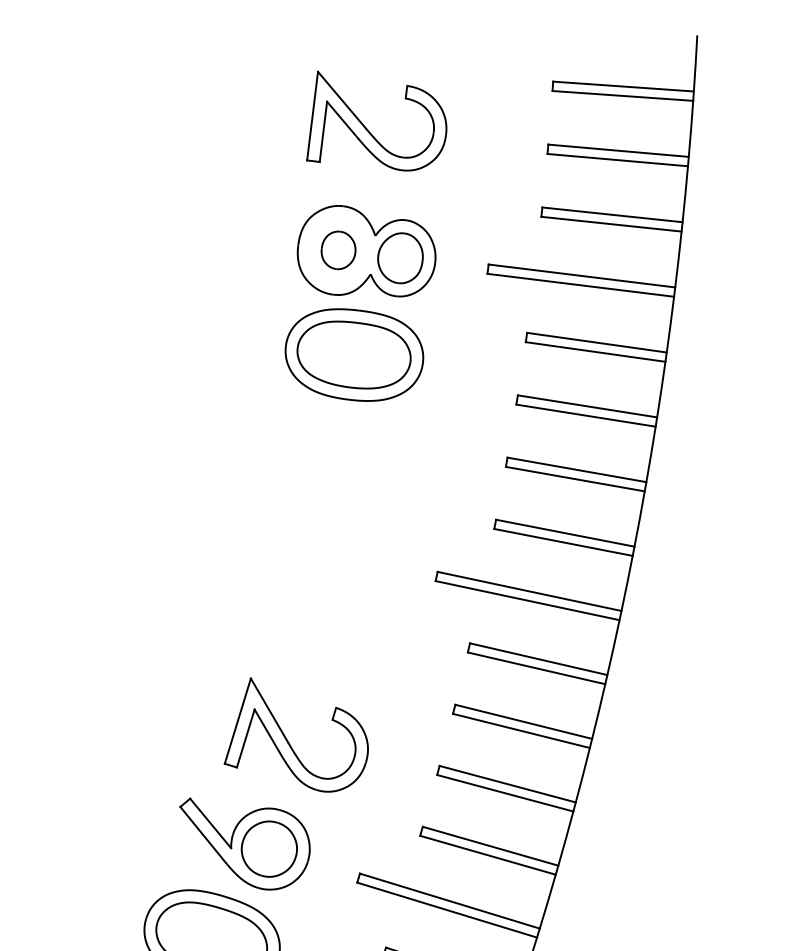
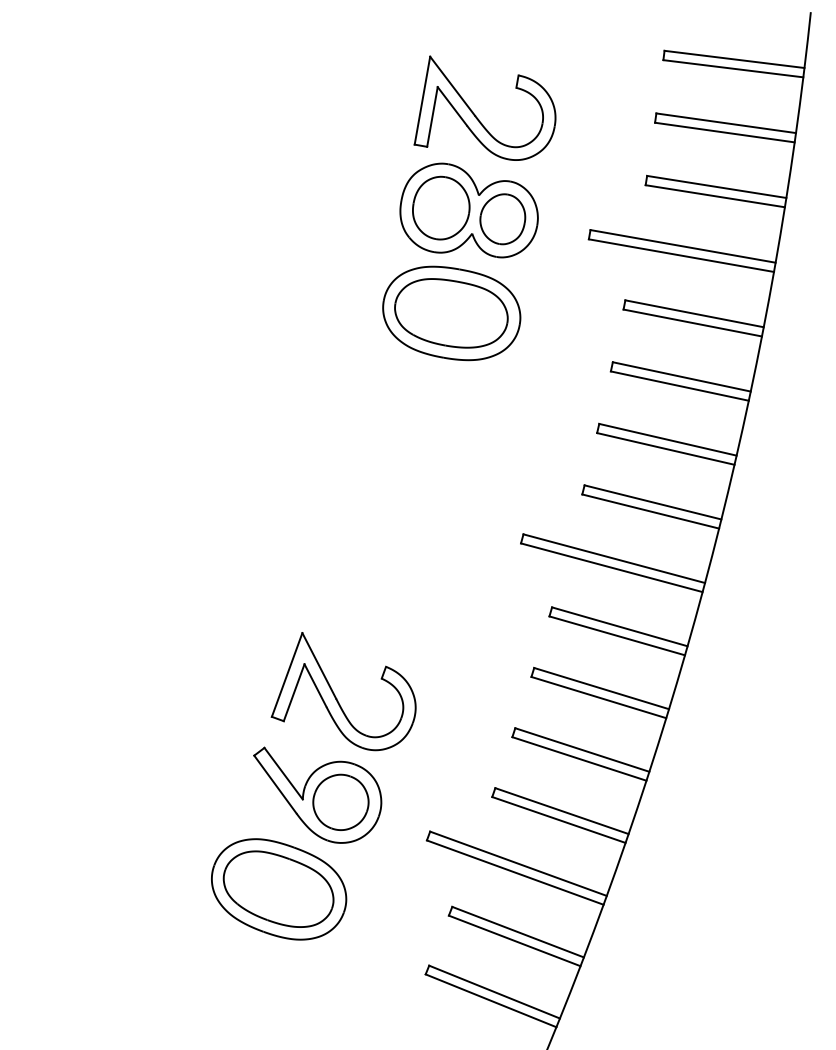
part: (367, 128) -> (476, 115), moved
part: (338, 249) -> (441, 207), size x1.67
part: (288, 740) -> (336, 696), moved

